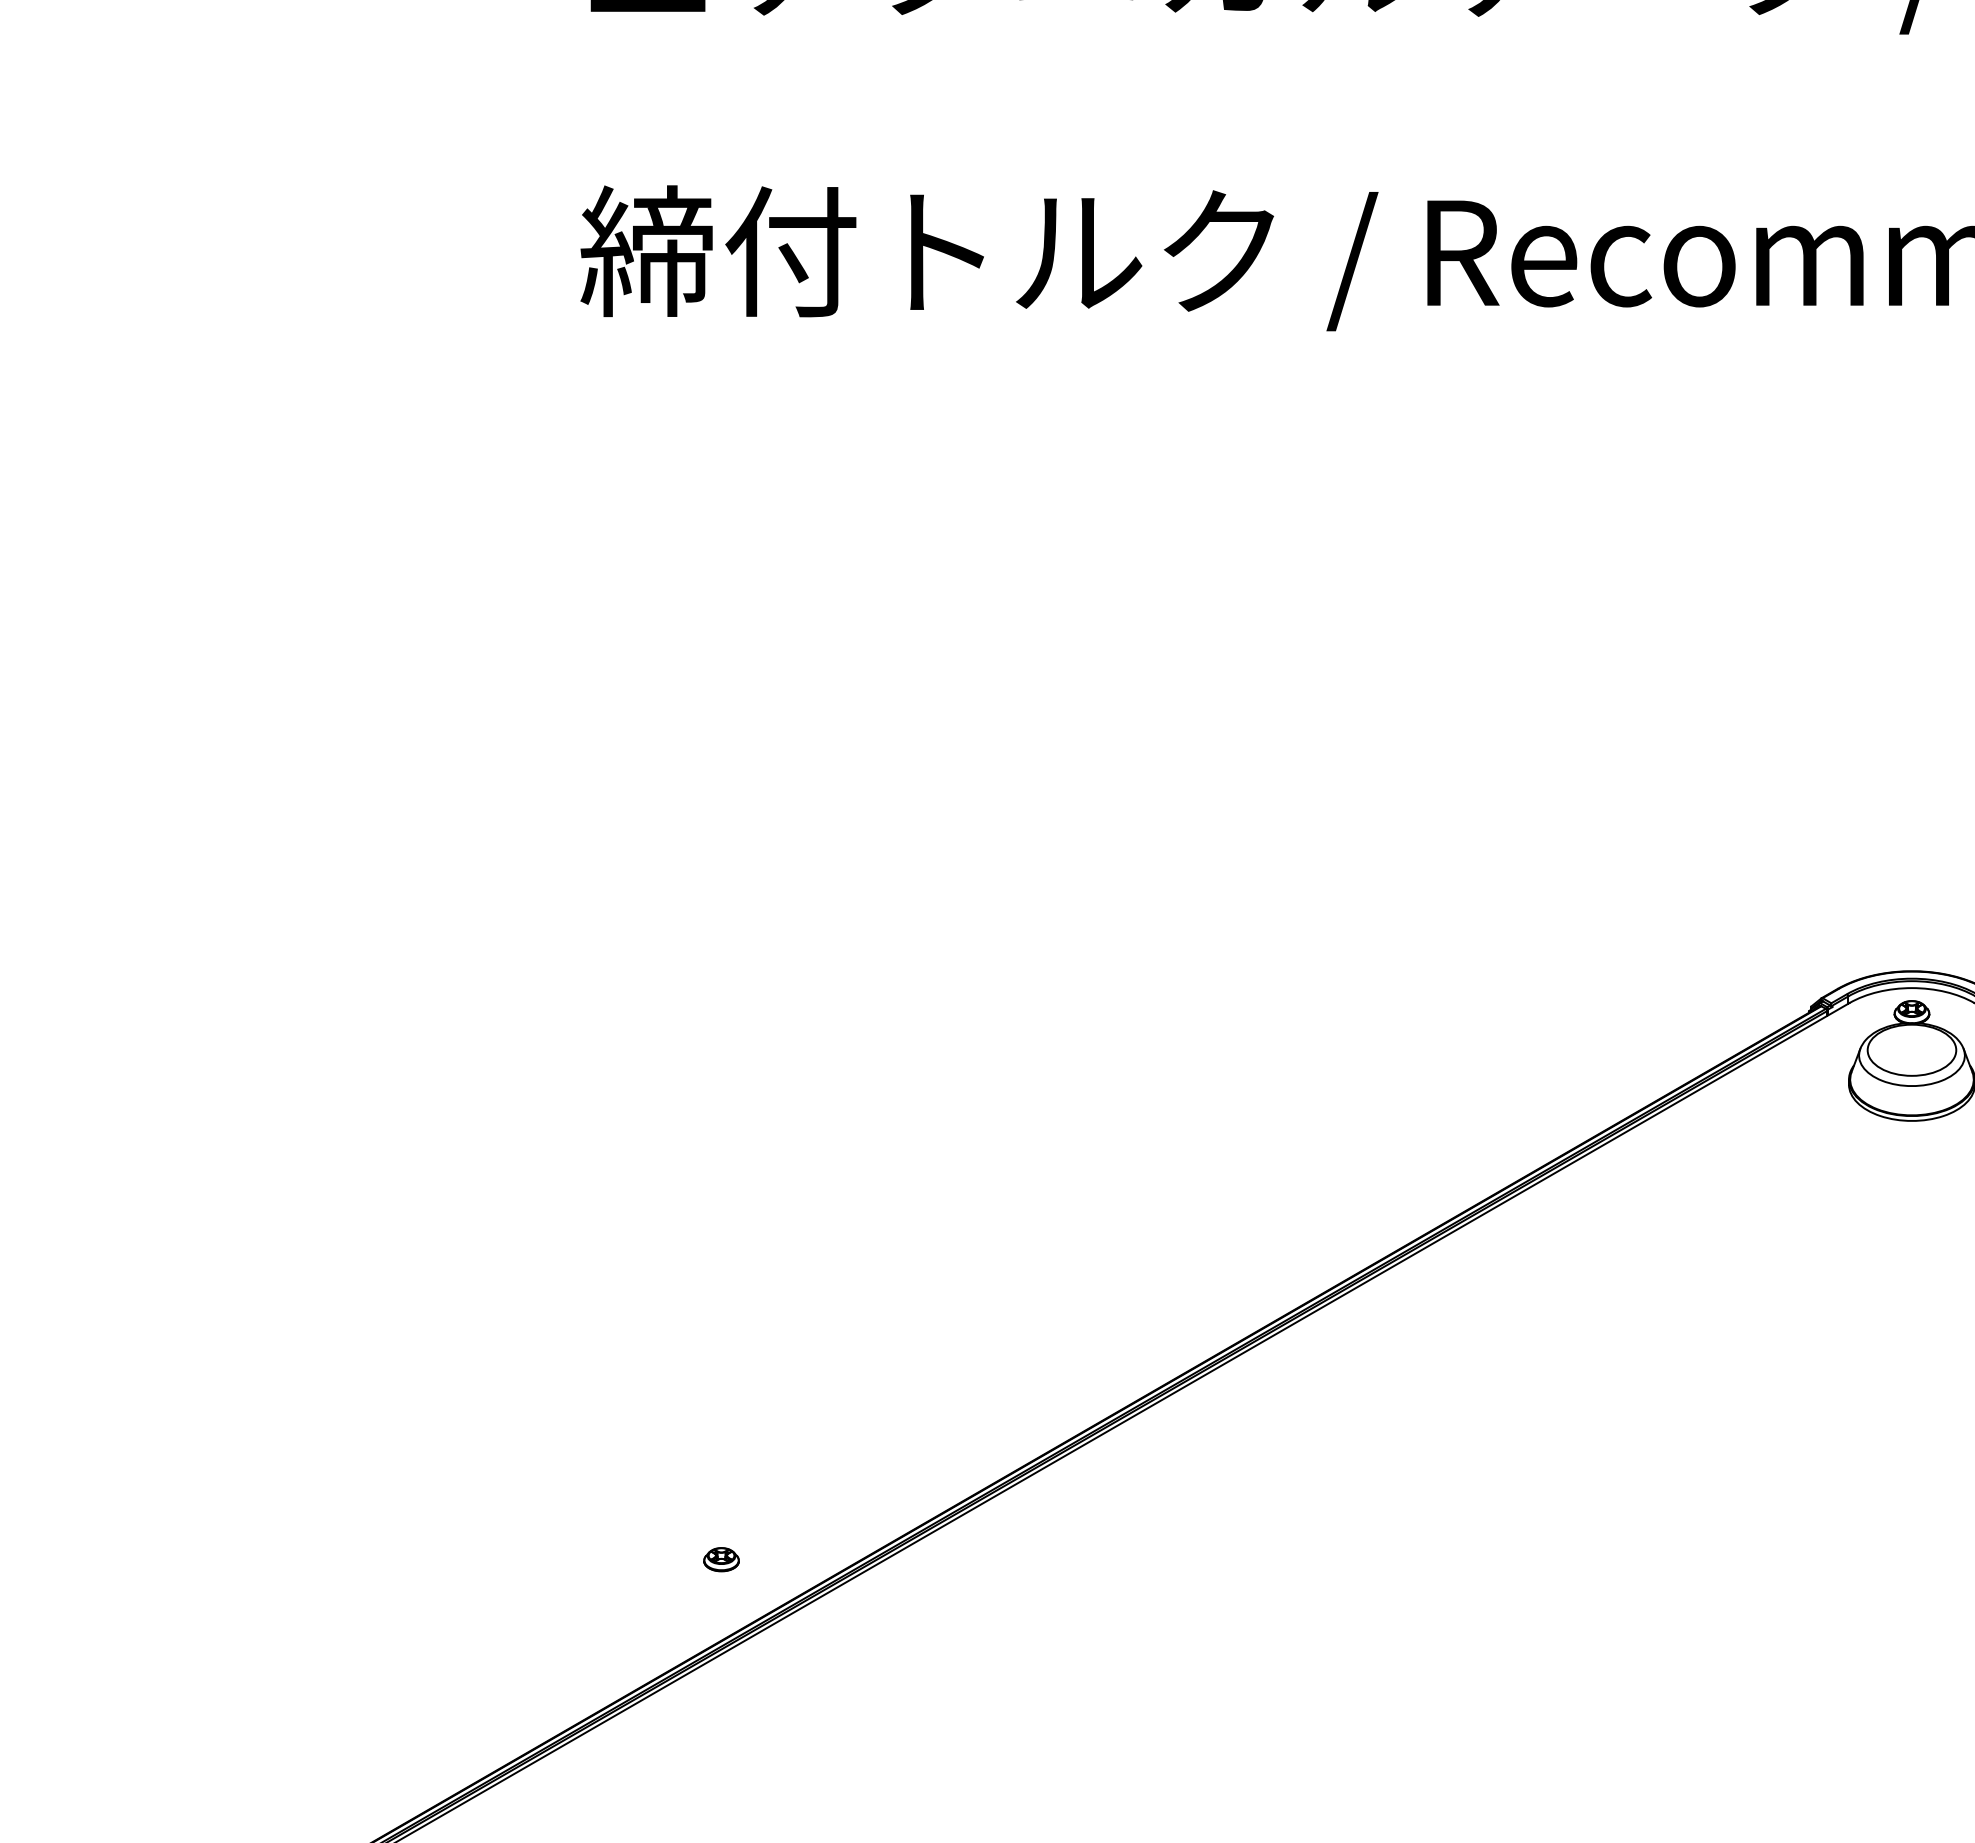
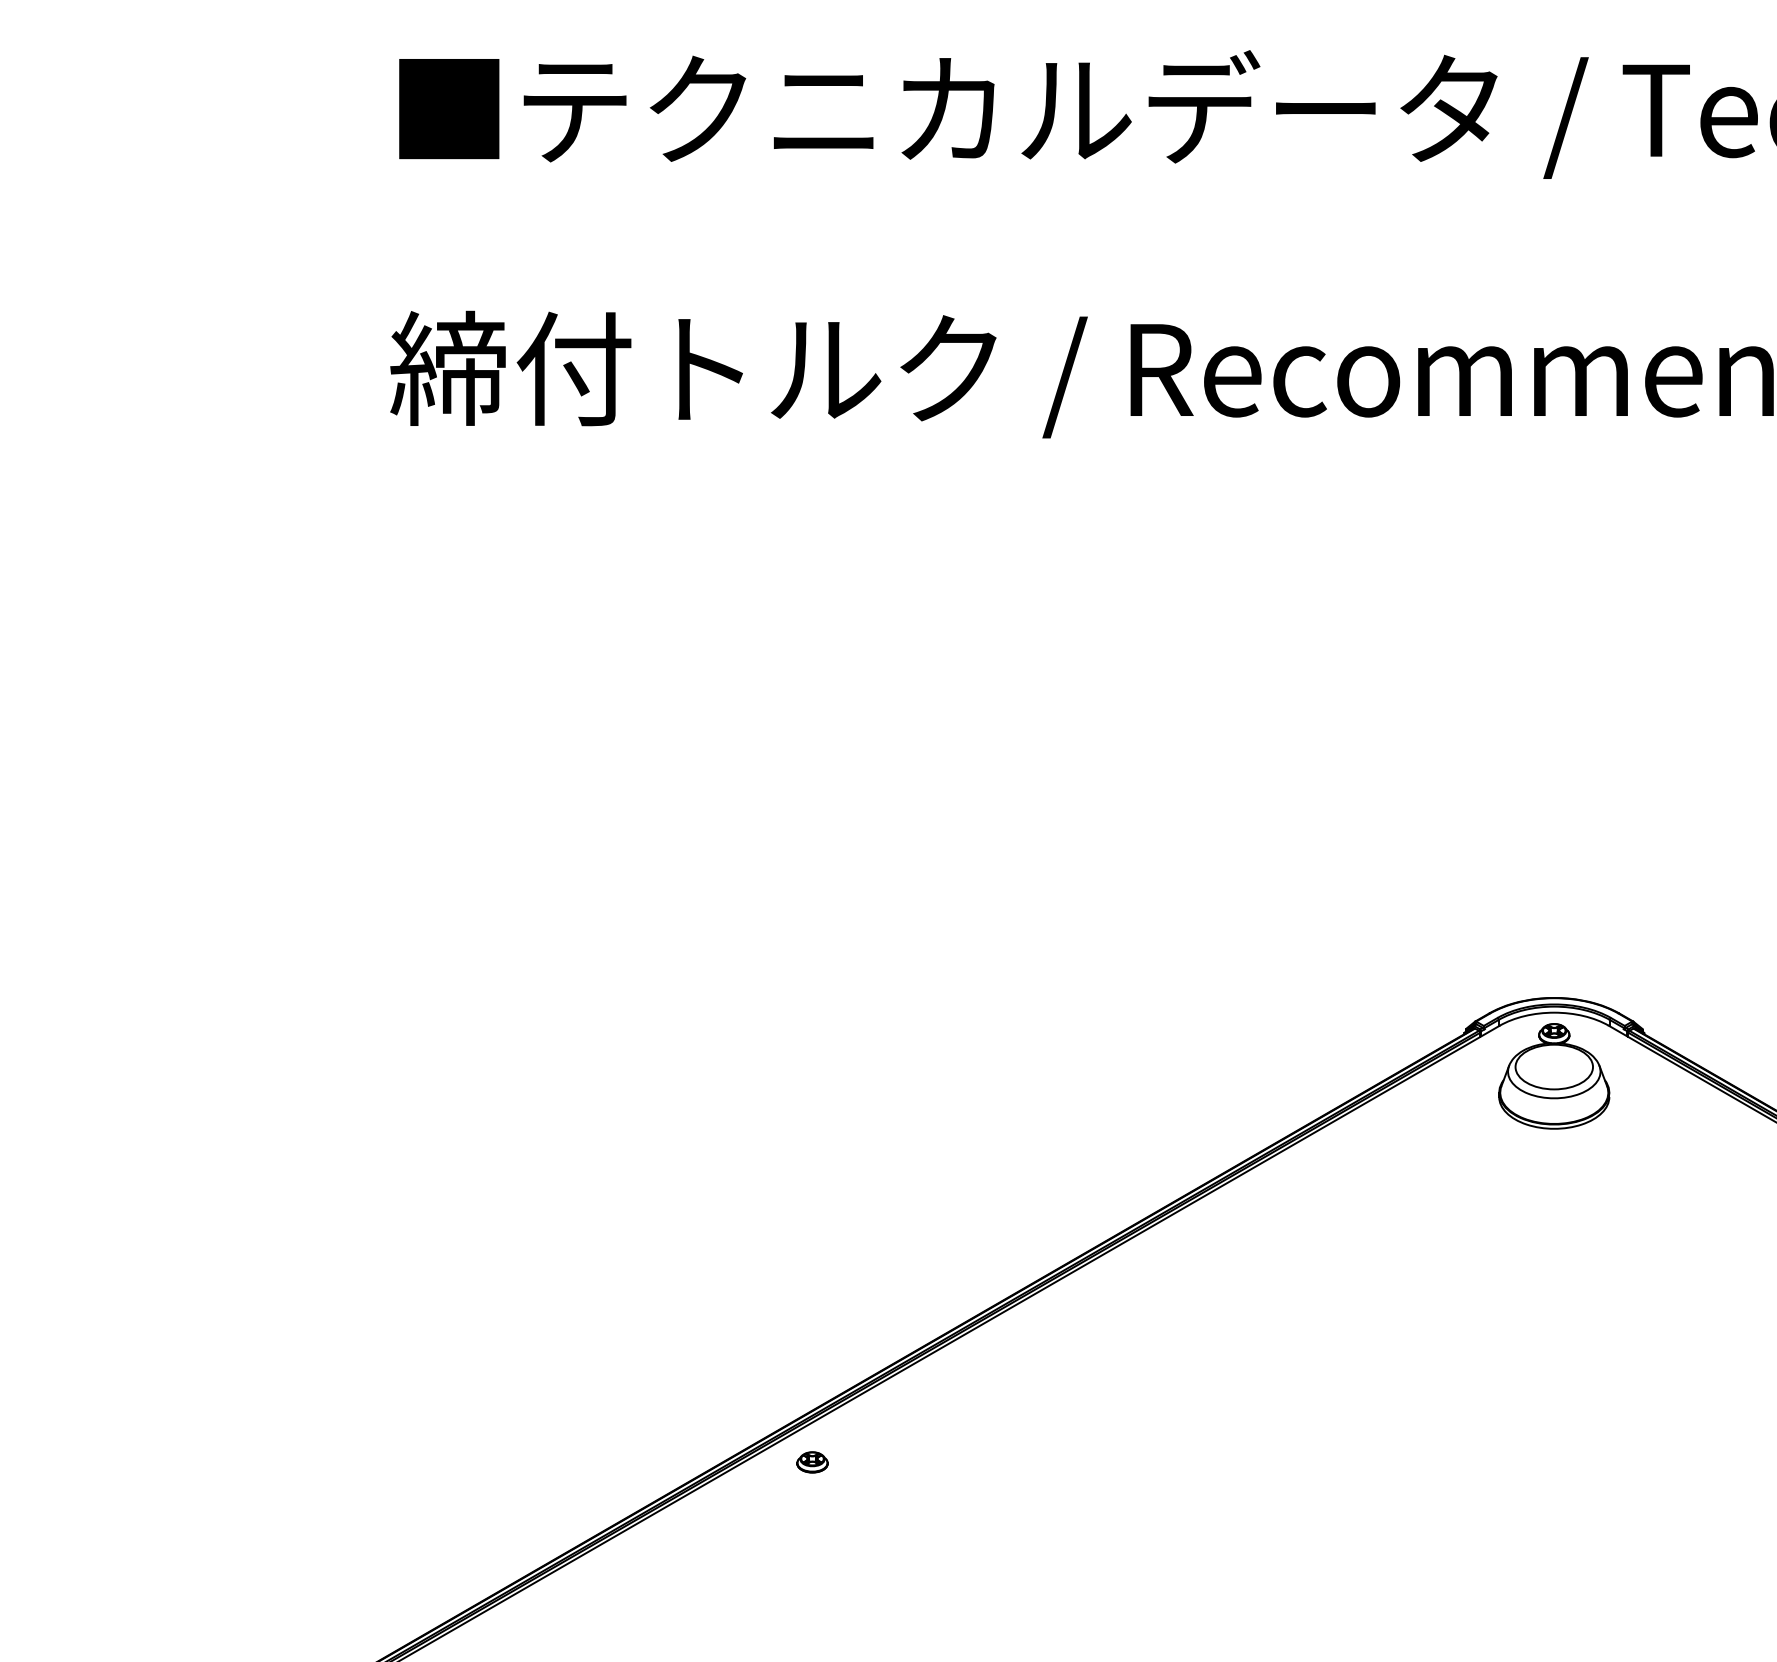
part: (721, 1559) -> (812, 1462), moved

